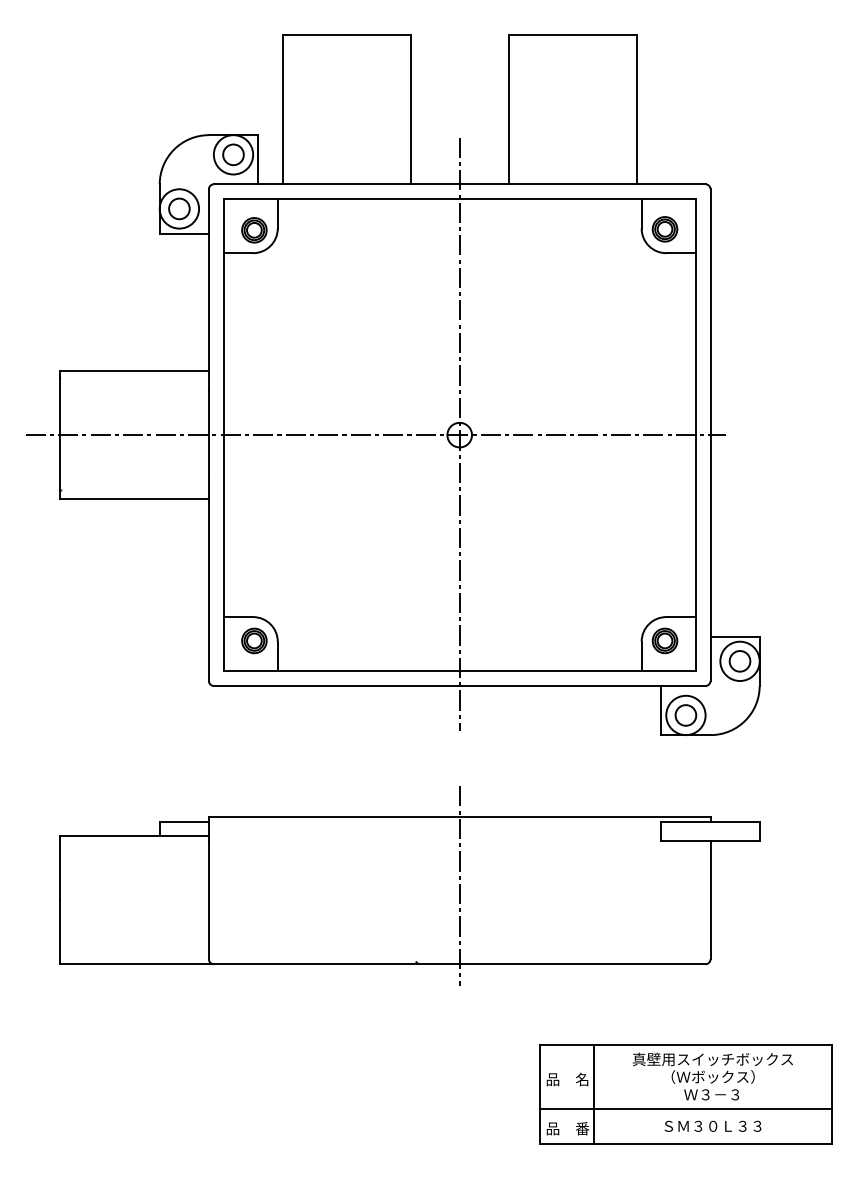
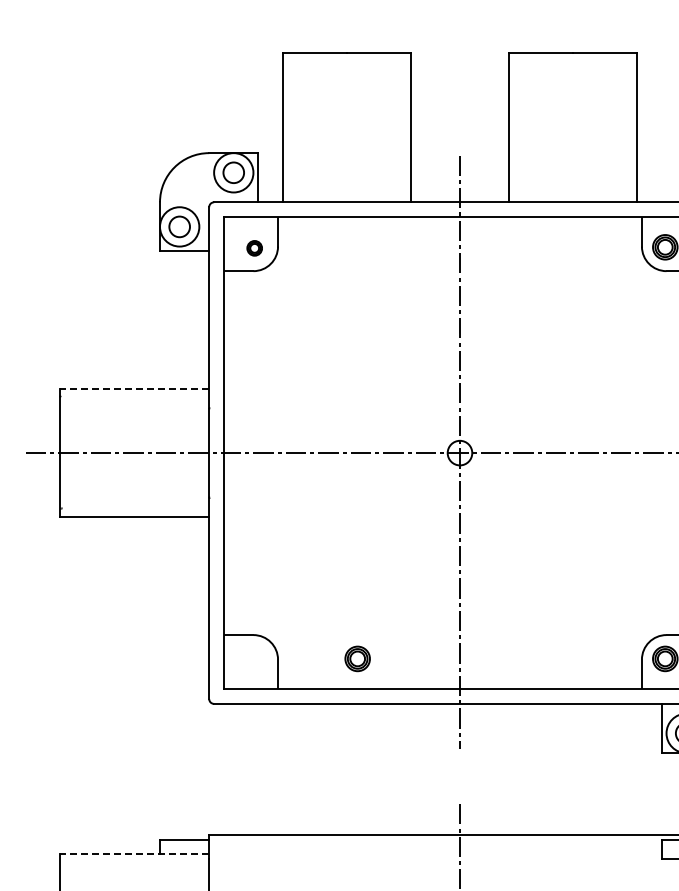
part: (254, 230) -> (254, 248), size x0.6
line: (134, 371) -> (134, 389), solid -> dashed
part: (254, 640) -> (357, 658), moved
line: (134, 836) -> (134, 854), solid -> dashed

